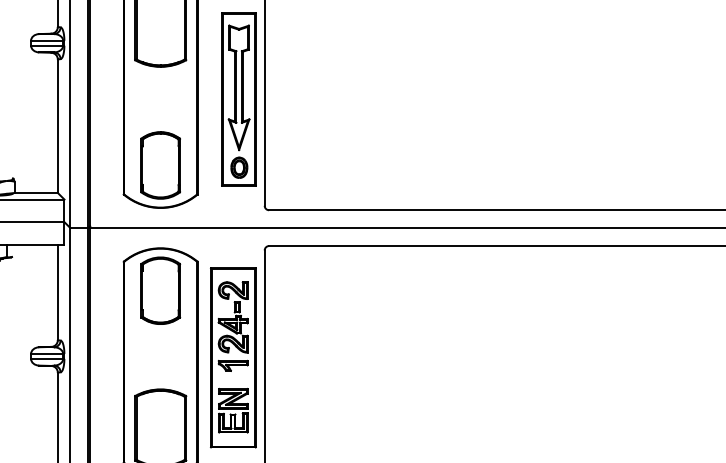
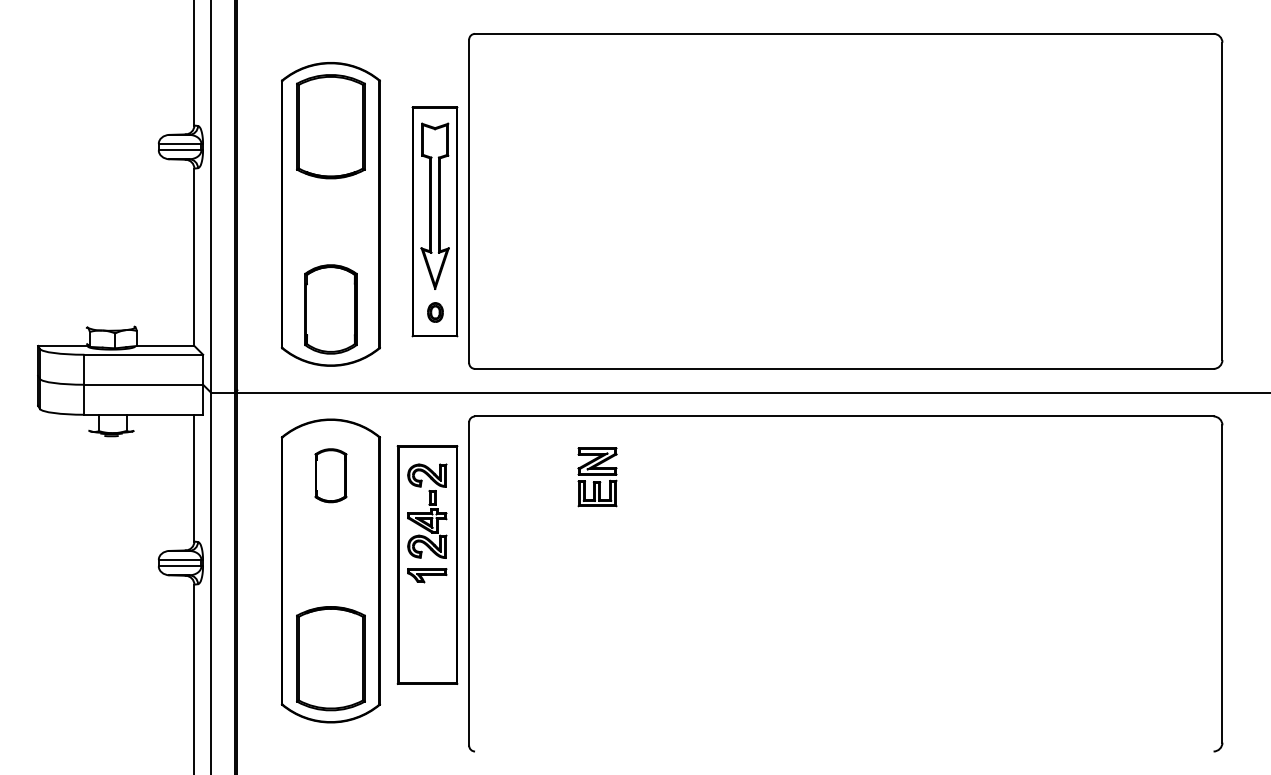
part: (239, 167) -> (435, 312), size x0.7
part: (160, 290) -> (330, 475), size x0.6
part: (233, 410) -> (597, 477), moved

